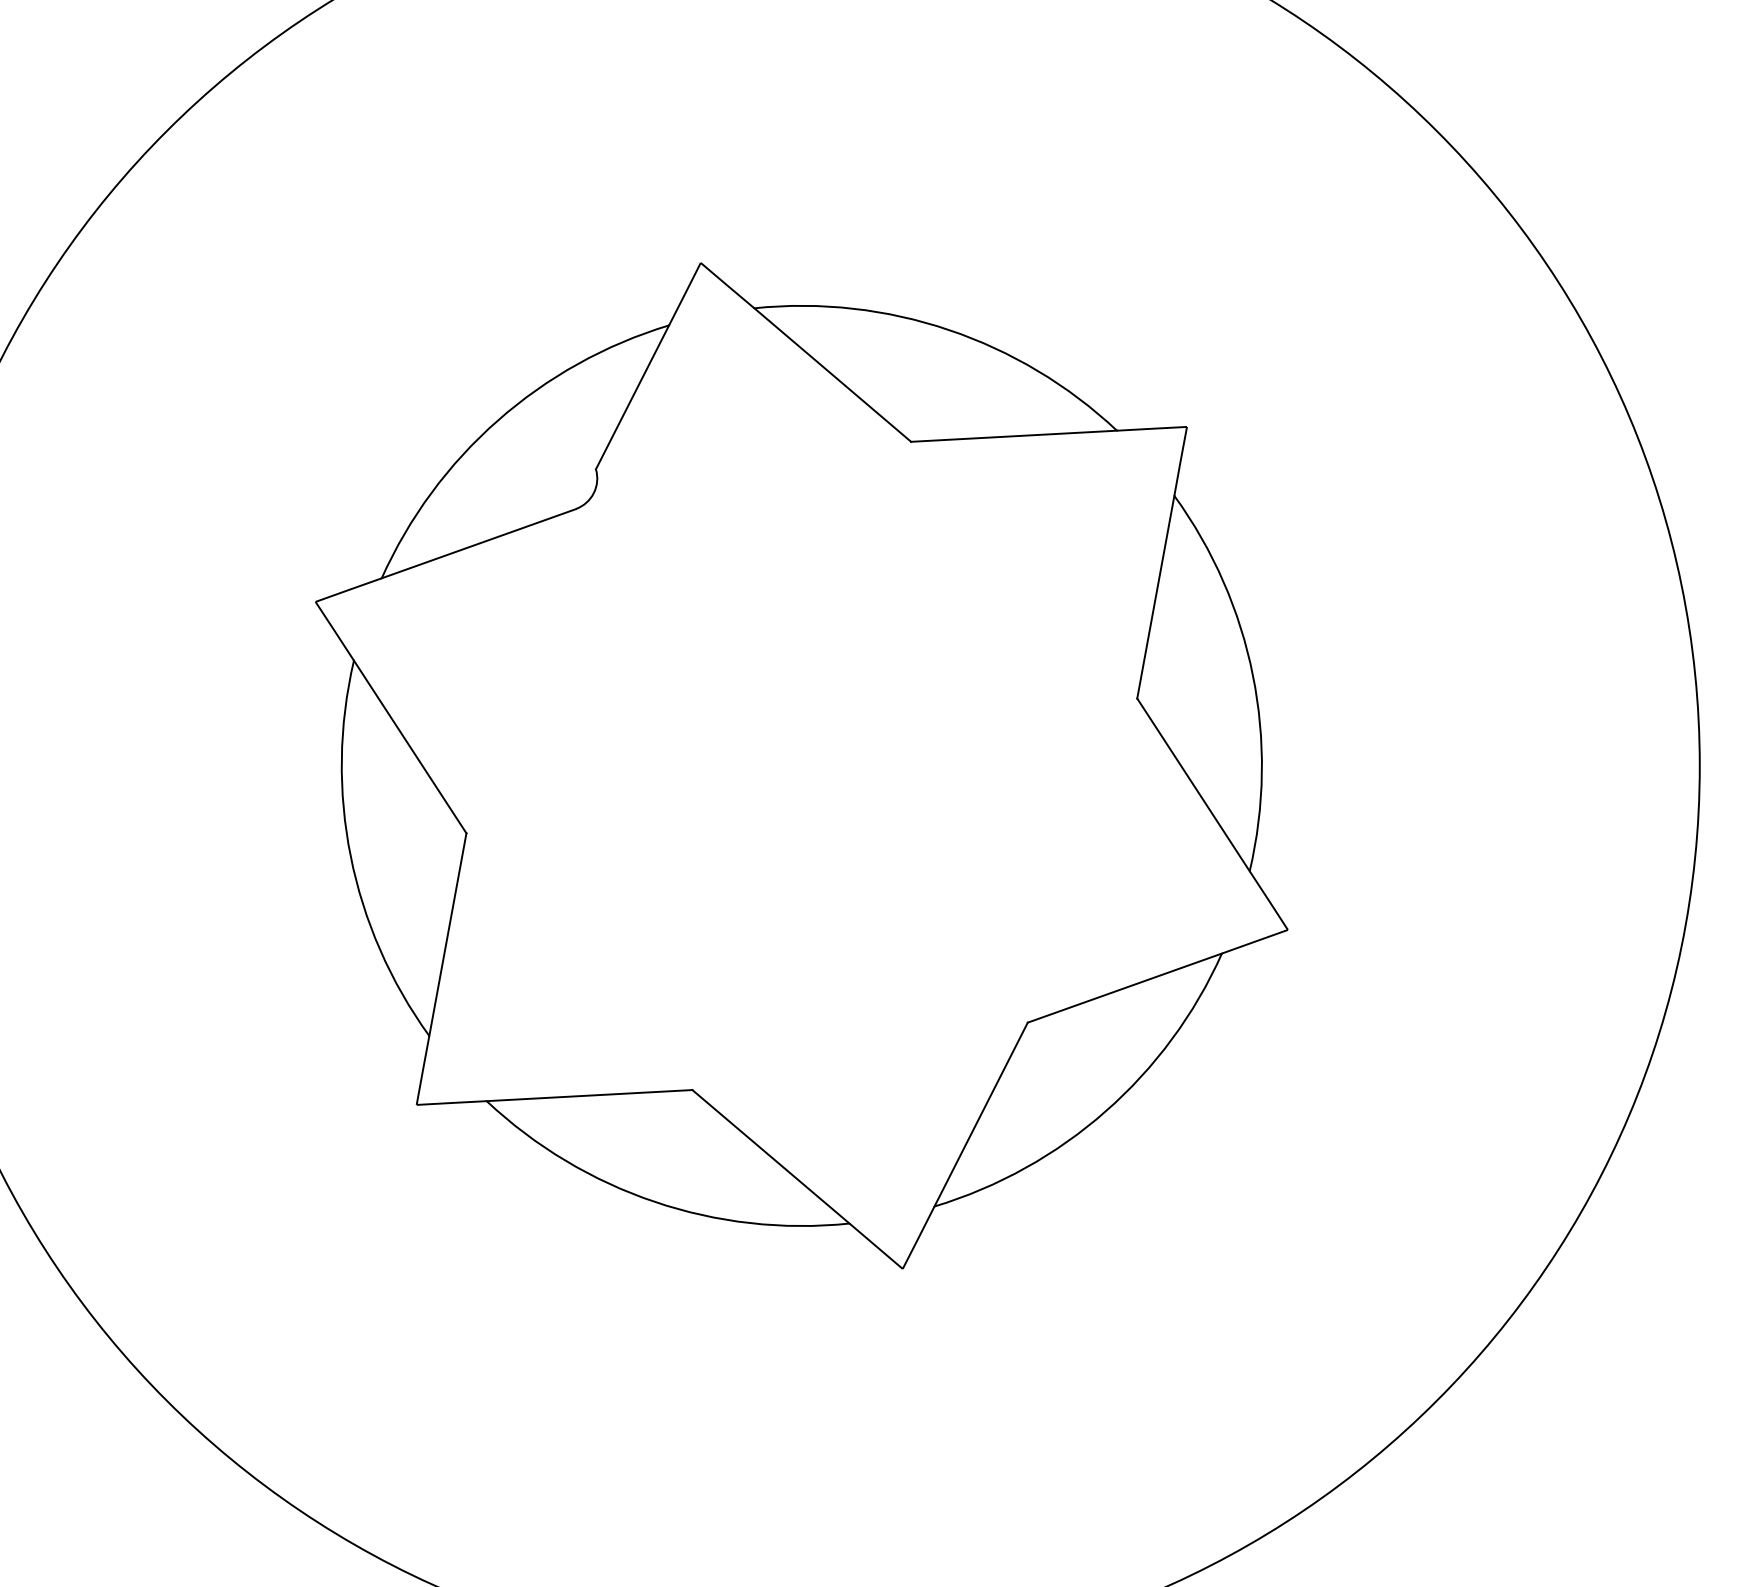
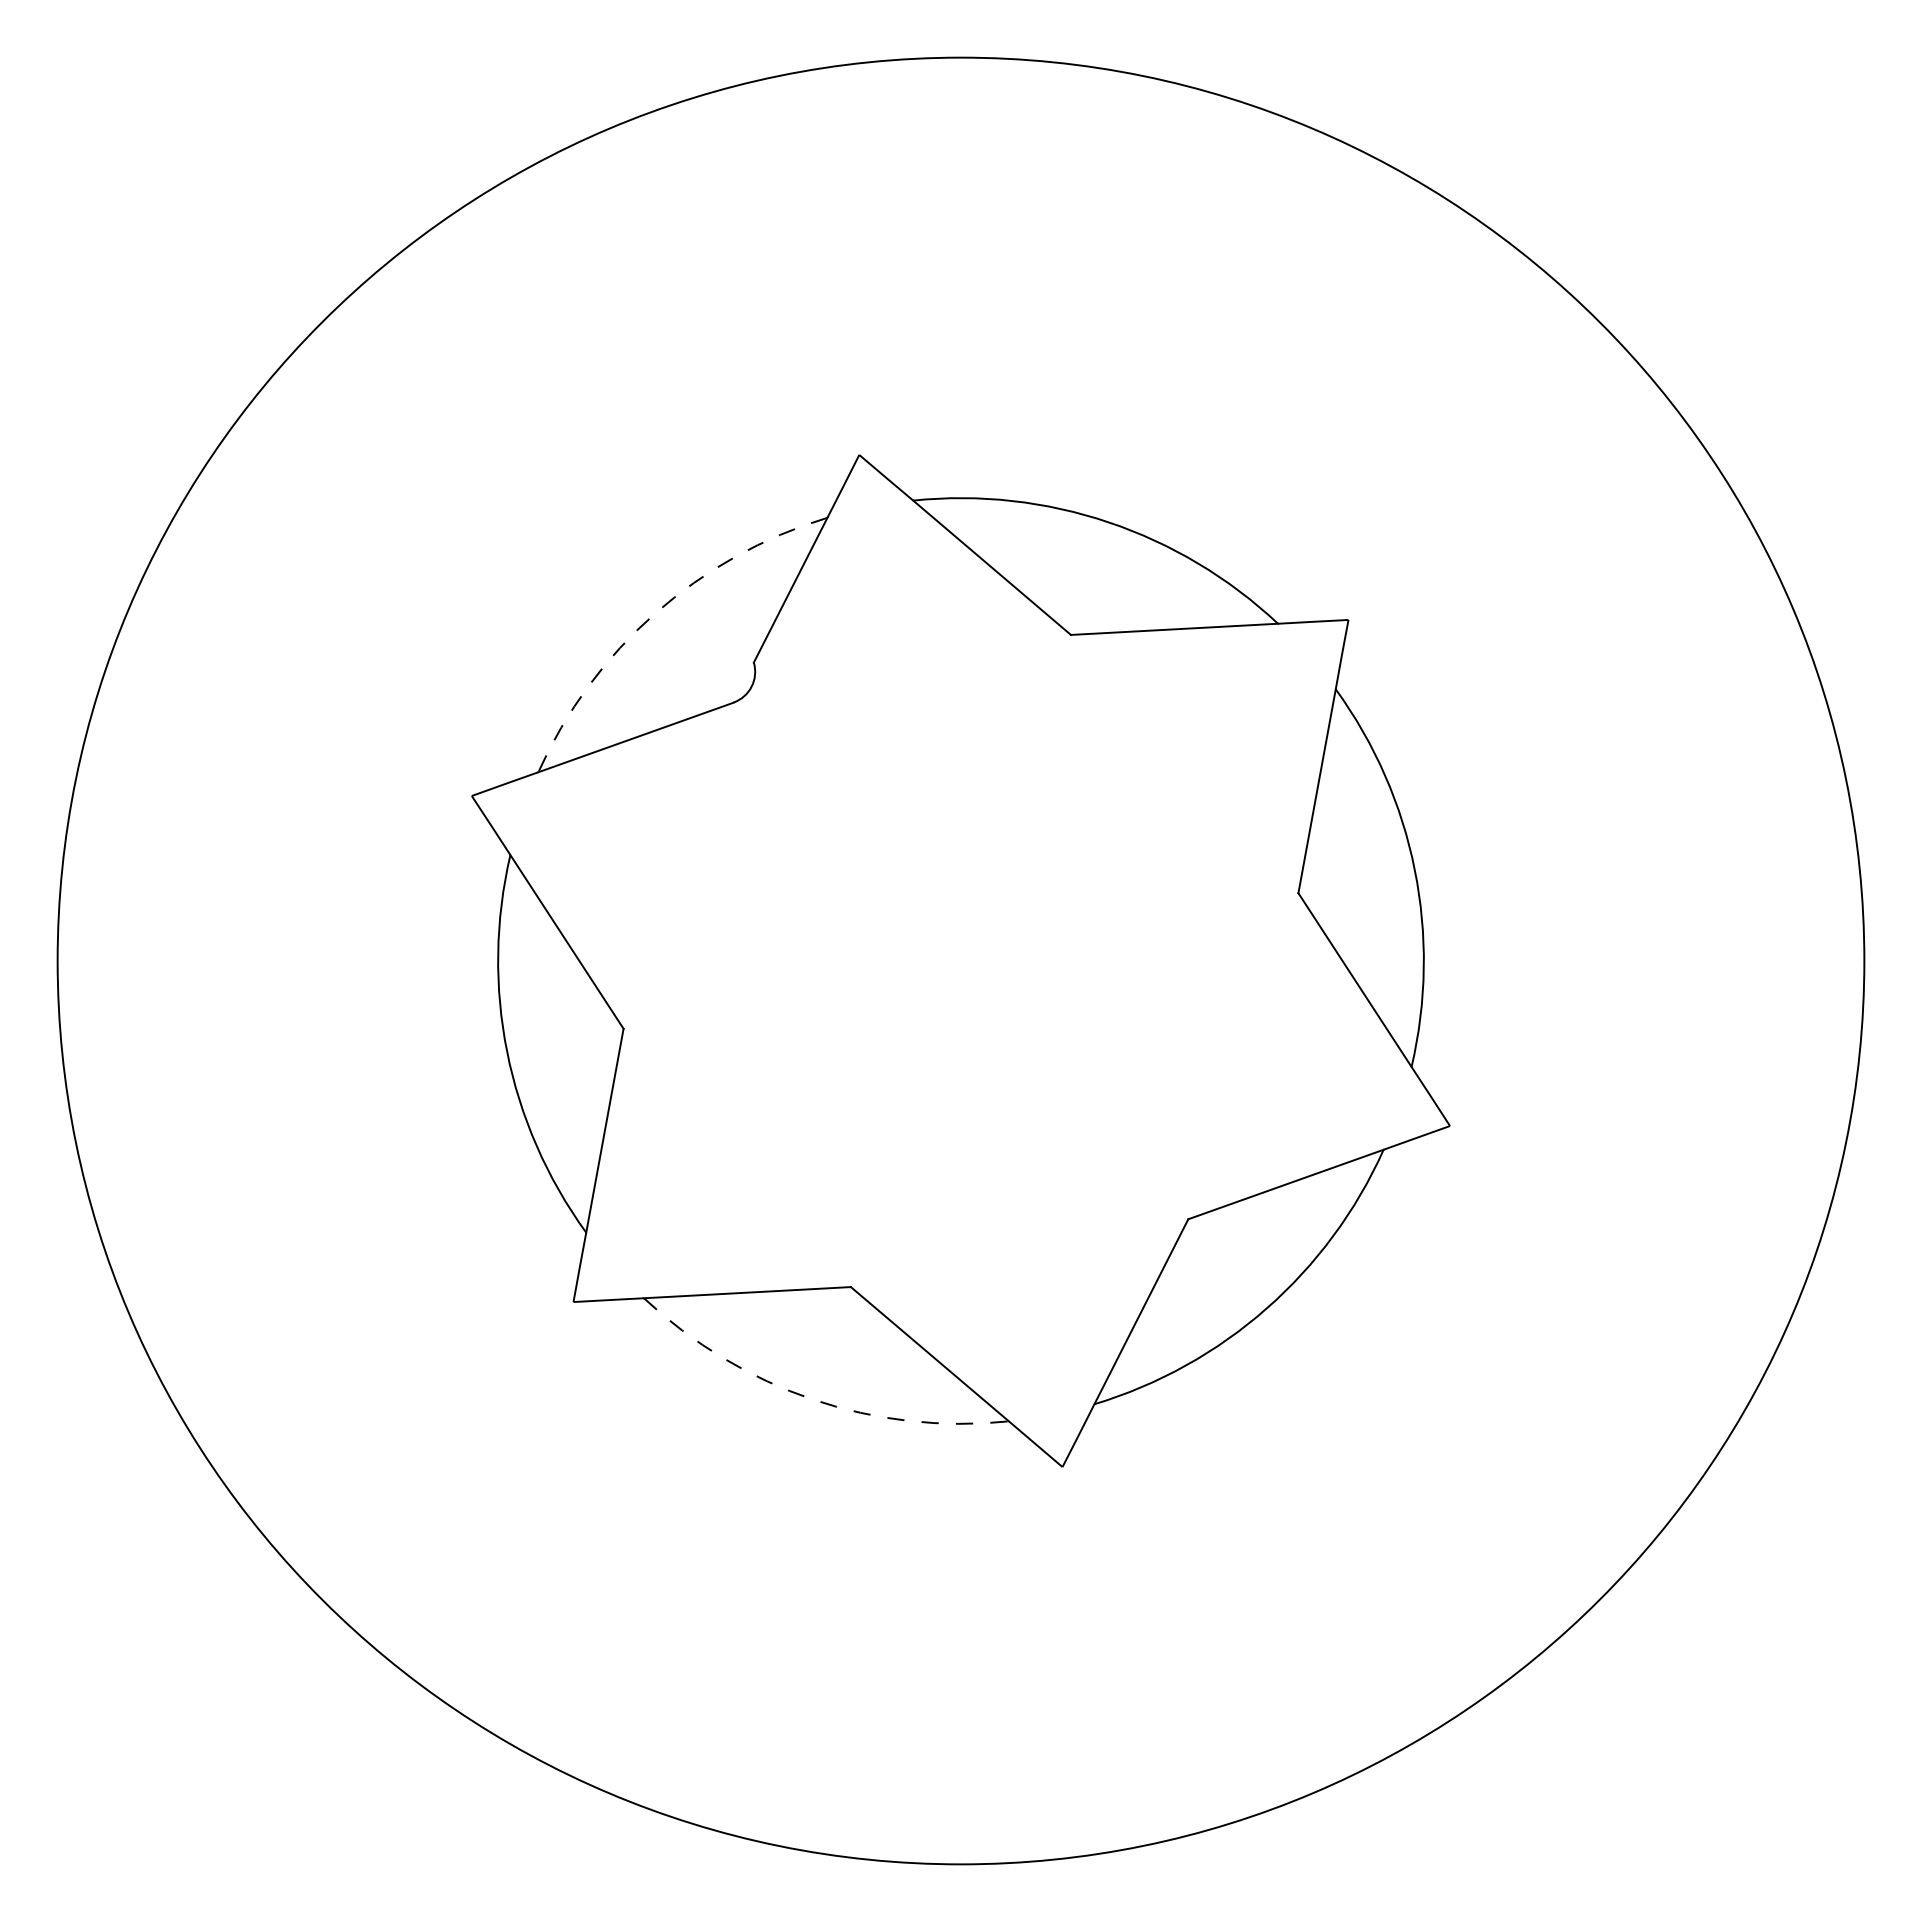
arc: (498, 420) -> (655, 613), solid -> dashed
arc: (655, 1201) -> (813, 1399), solid -> dashed

